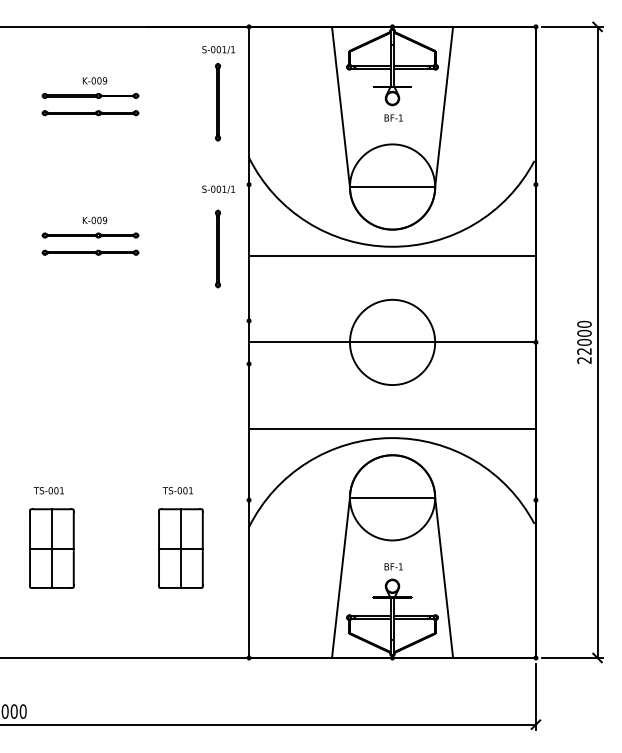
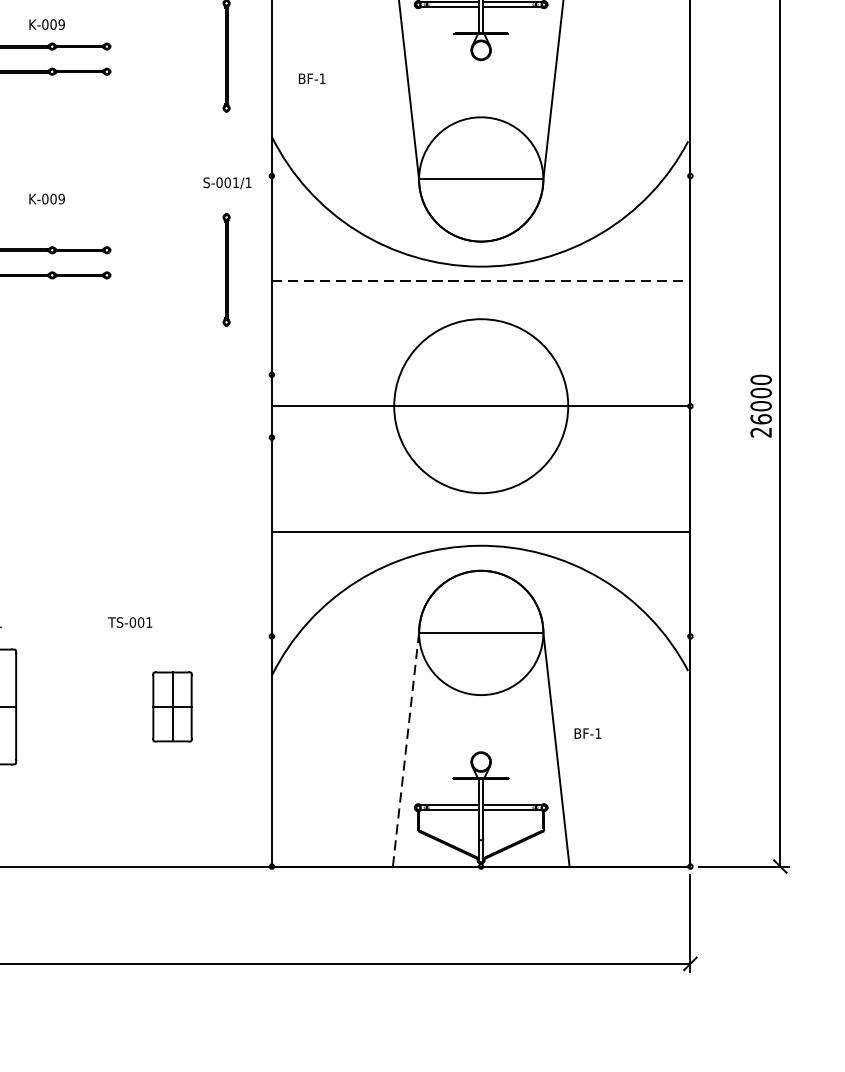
text: (393, 117) -> (311, 78), moved
text: (94, 220) -> (46, 199), moved
line: (393, 256) -> (482, 280), solid -> dashed
circle: (392, 342) -> (481, 406), size x1.4
text: (584, 350) -> (761, 417), 22000 -> 26000
text: (177, 490) -> (129, 622), moved
part: (180, 548) -> (171, 706), size x0.6
text: (393, 566) -> (587, 733), moved
line: (340, 577) -> (405, 749), solid -> dashed

